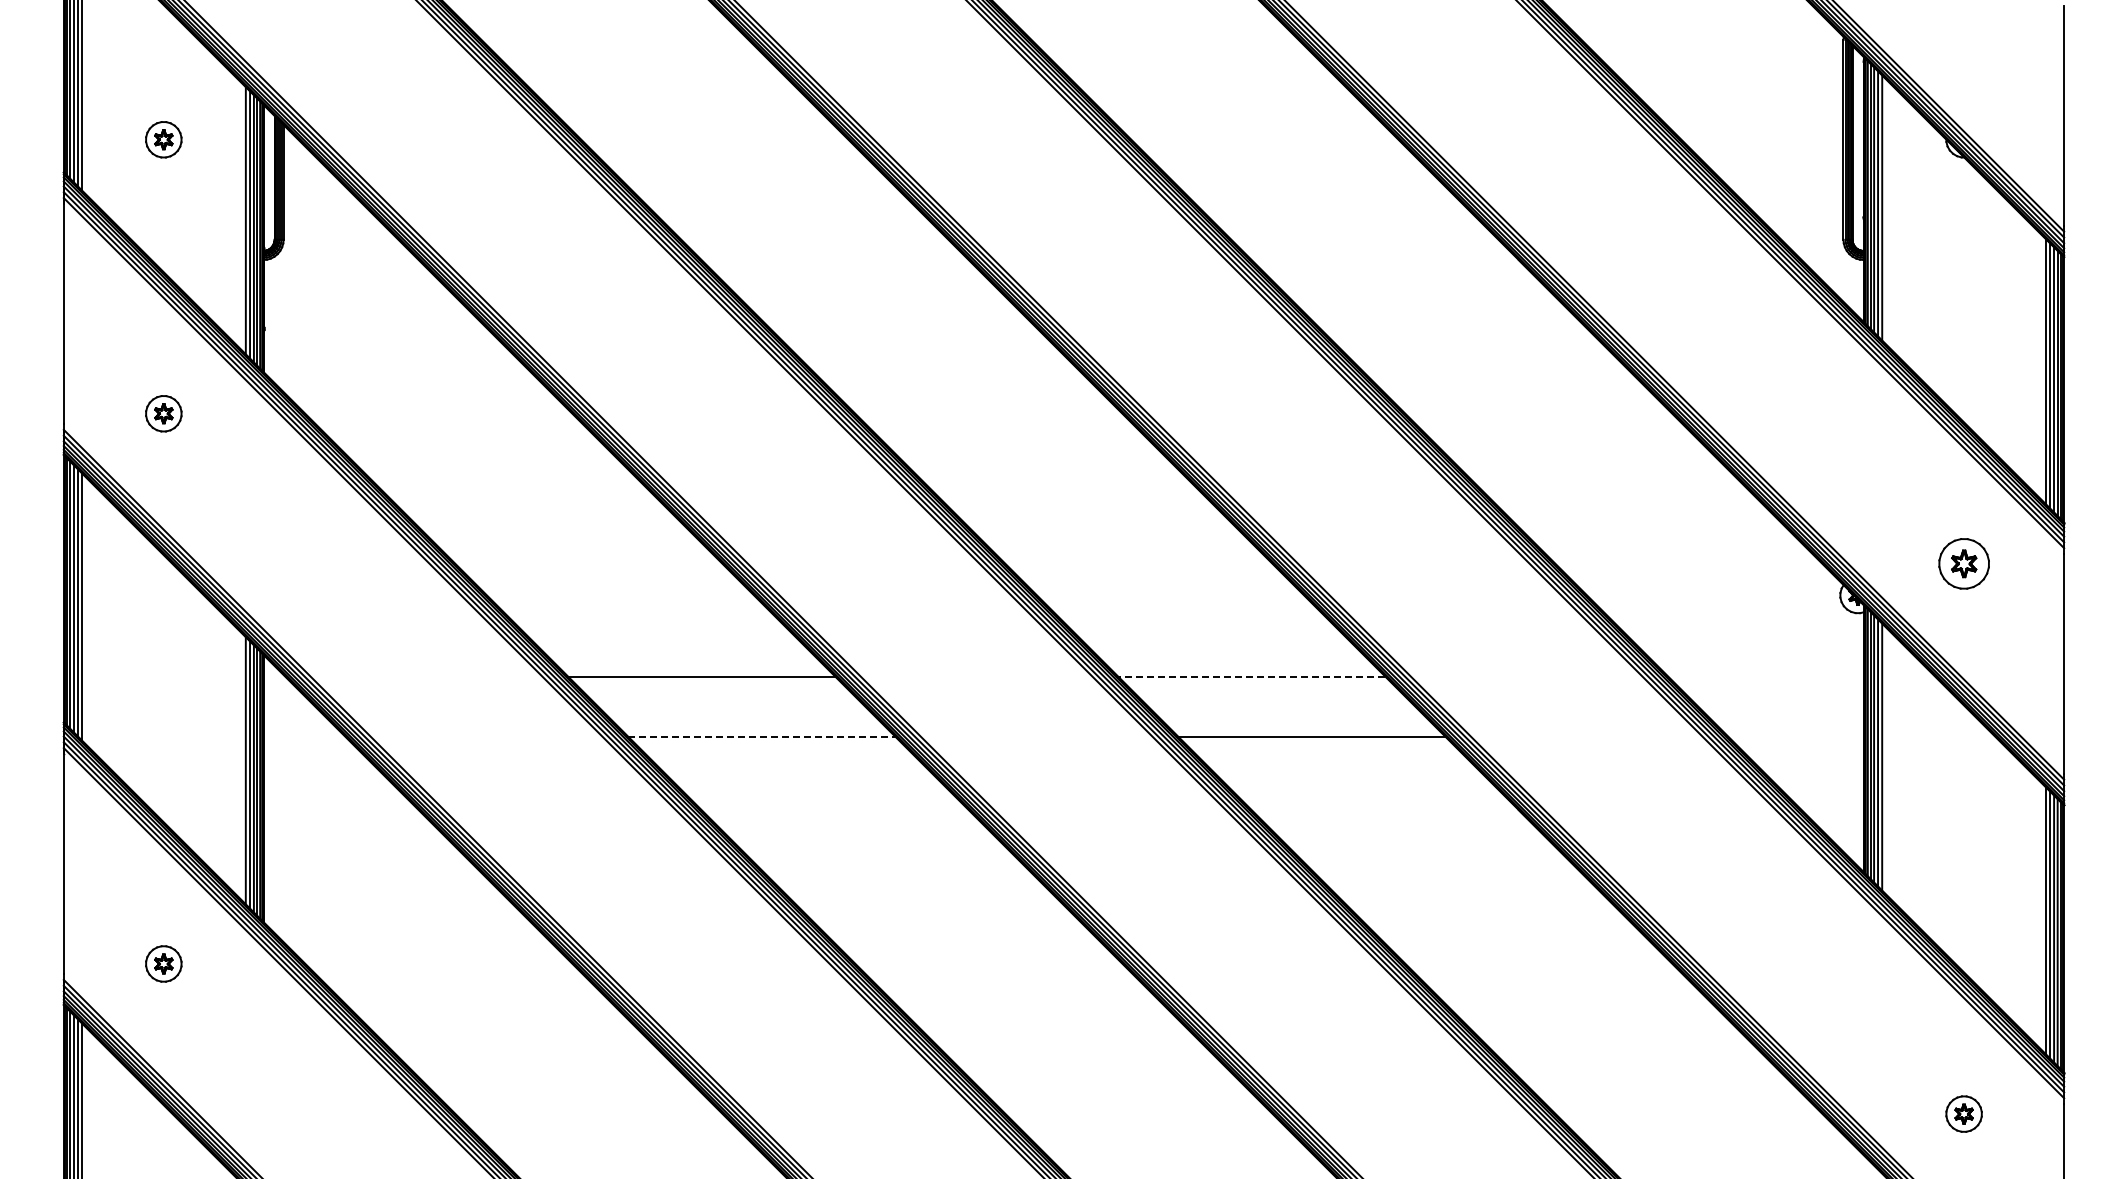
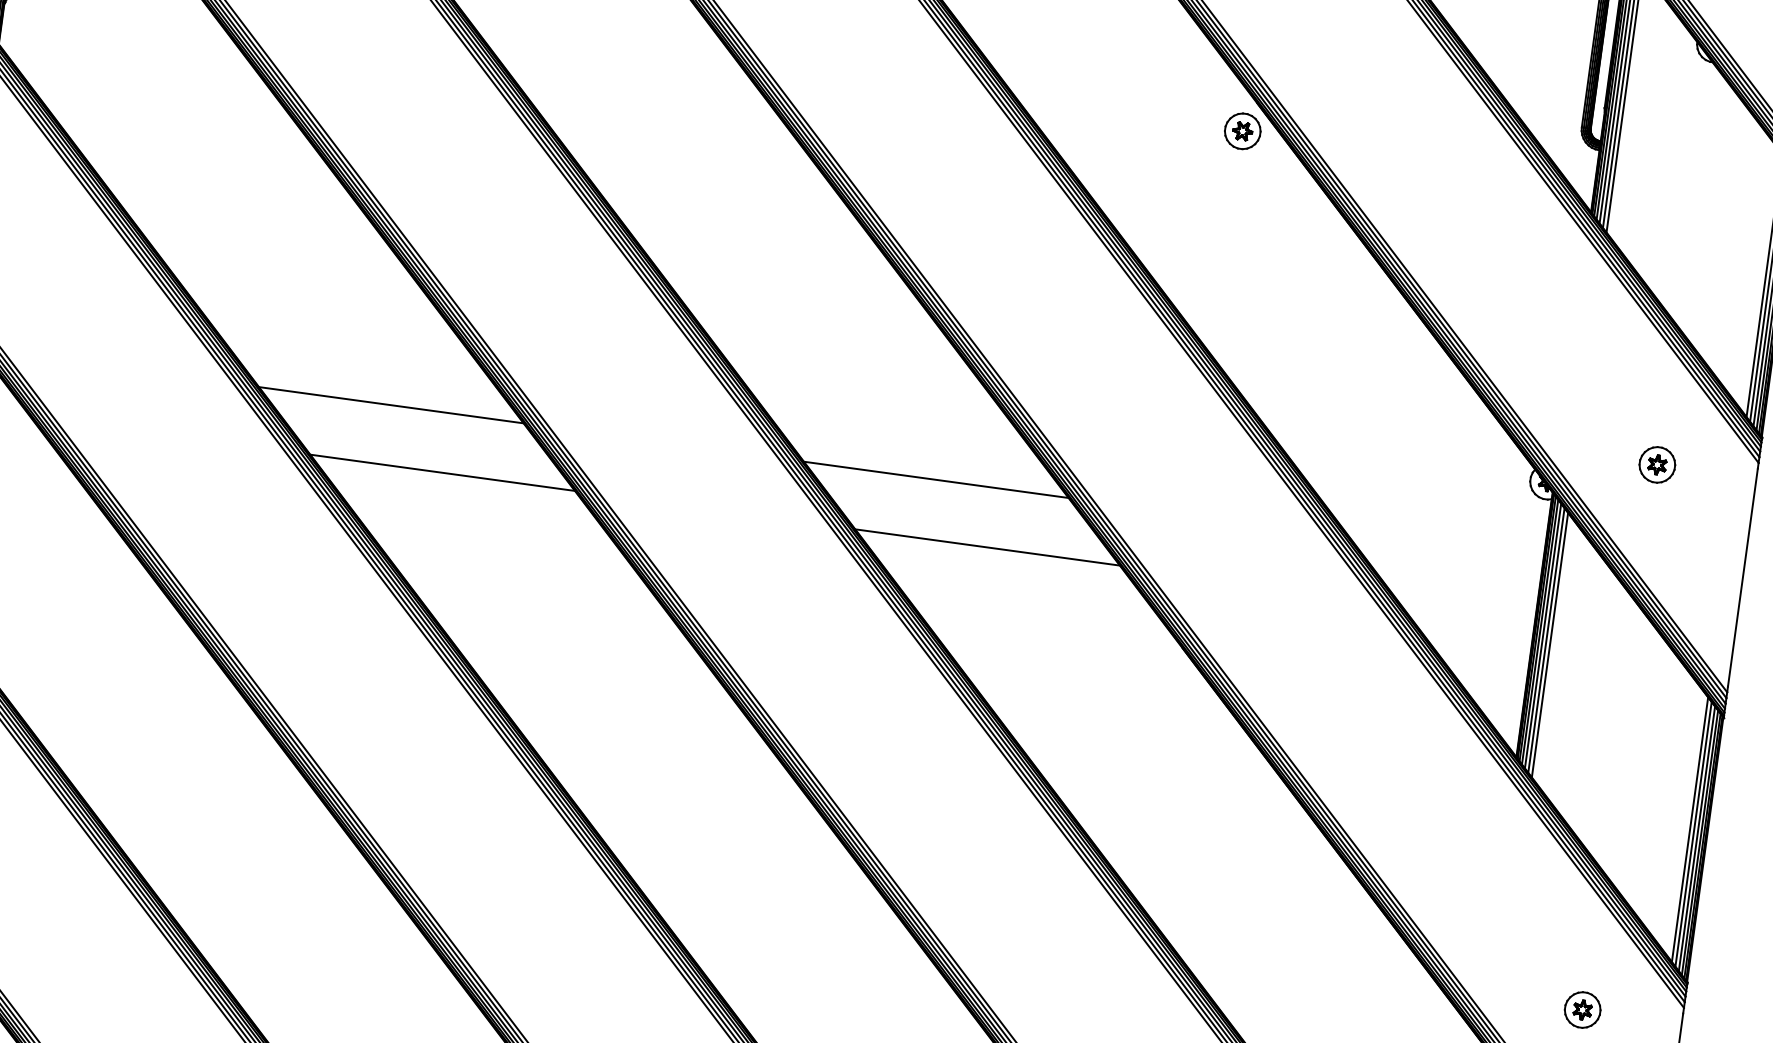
part: (1507, 289) -> (1242, 131), added
part: (1963, 563) -> (1656, 464), size x0.71
line: (1251, 676) -> (936, 479), dashed -> solid
line: (761, 736) -> (442, 472), dashed -> solid

